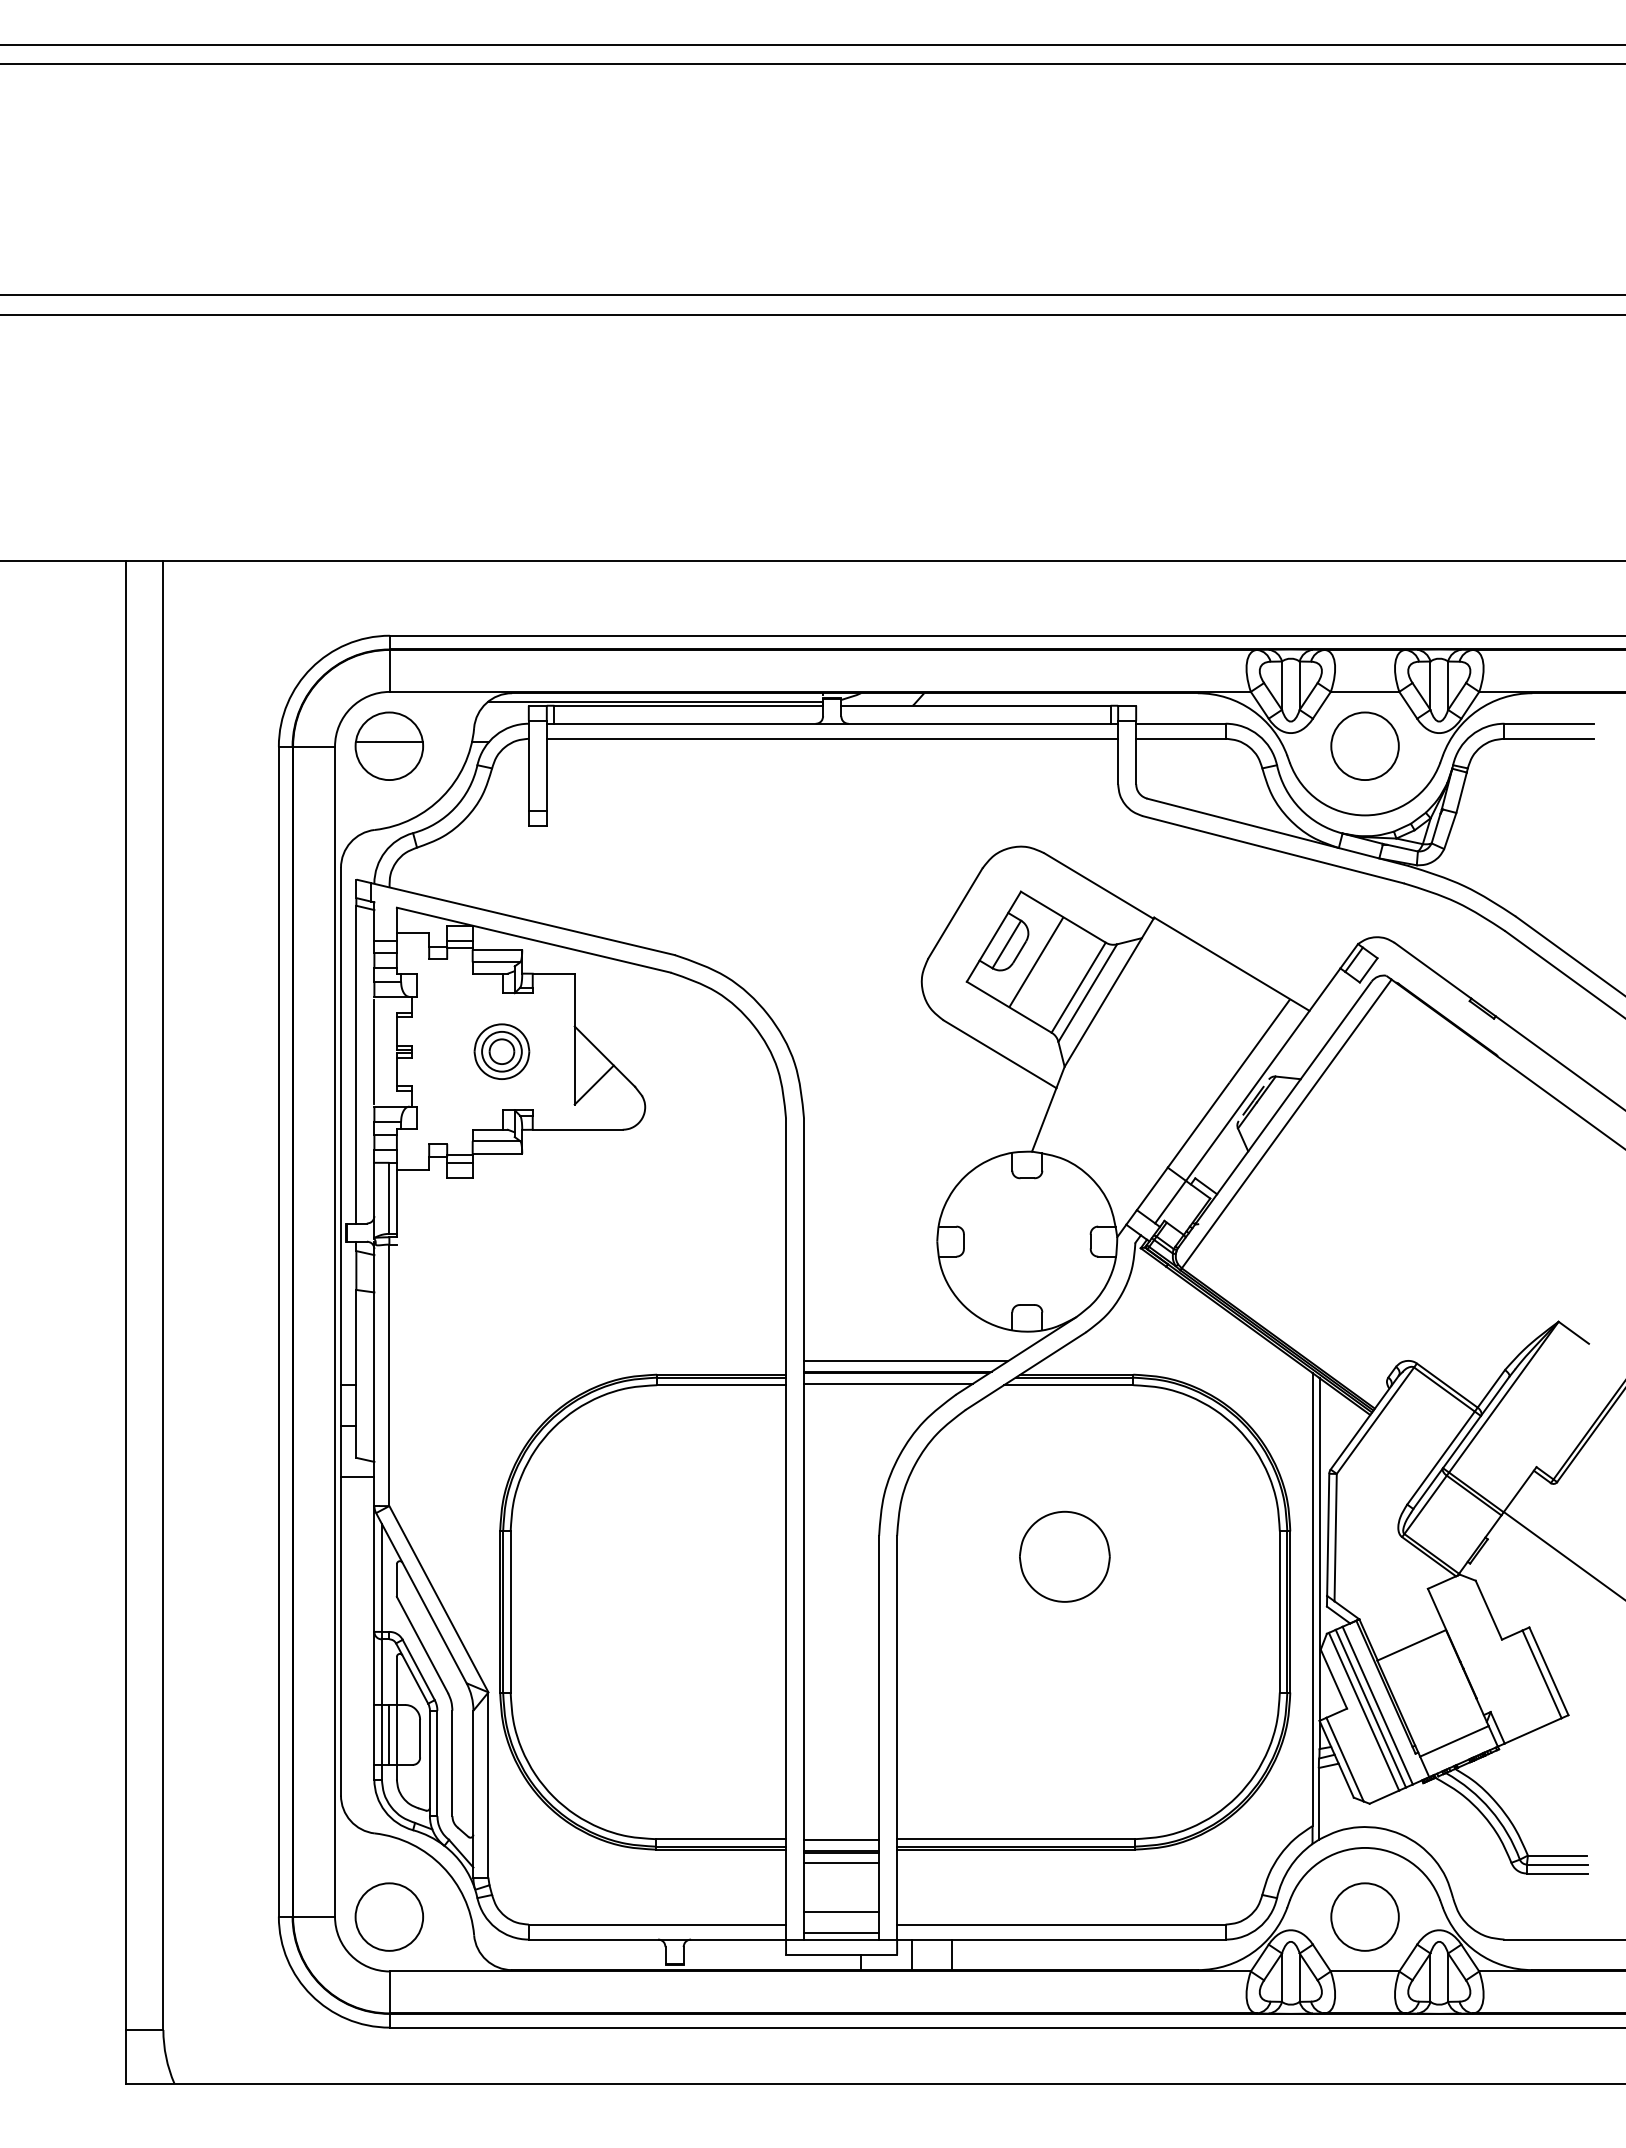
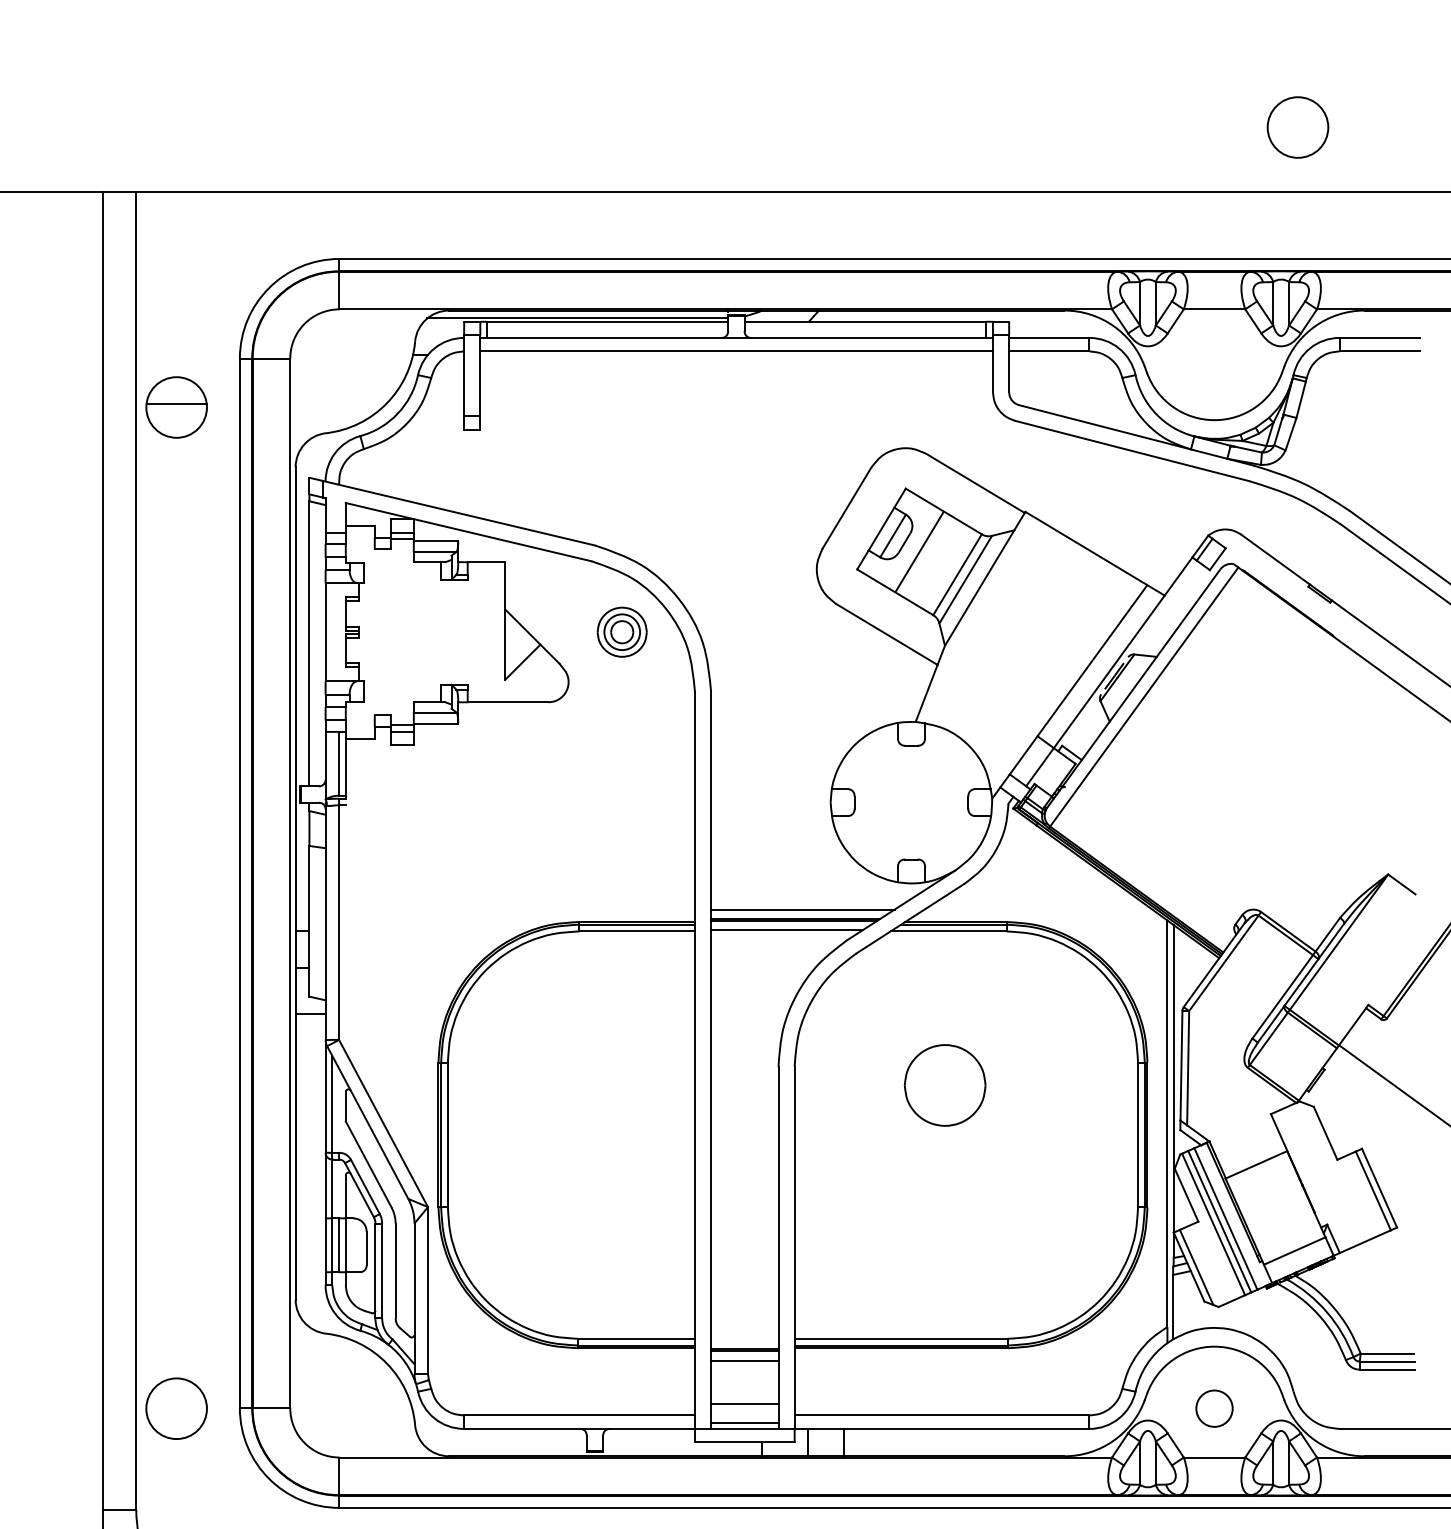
part: (388, 745) -> (175, 406), moved
circle: (1364, 745) -> (1297, 126), moved
part: (501, 1051) -> (621, 632), moved
line: (841, 1840) -> (744, 1339), removed
circle: (388, 1916) -> (175, 1408), moved
circle: (1364, 1916) -> (1214, 1408), size x0.6

